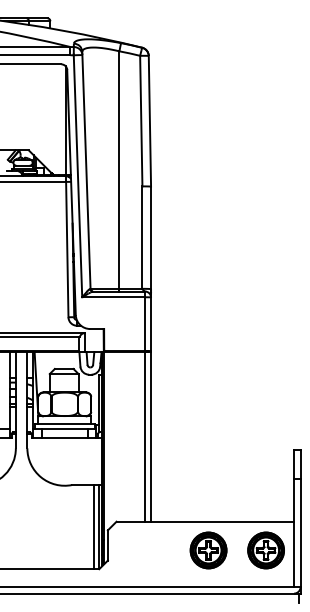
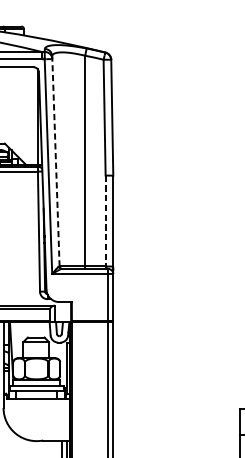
line: (86, 170) -> (56, 161), solid -> dashed
line: (142, 238) -> (105, 221), solid -> dashed

